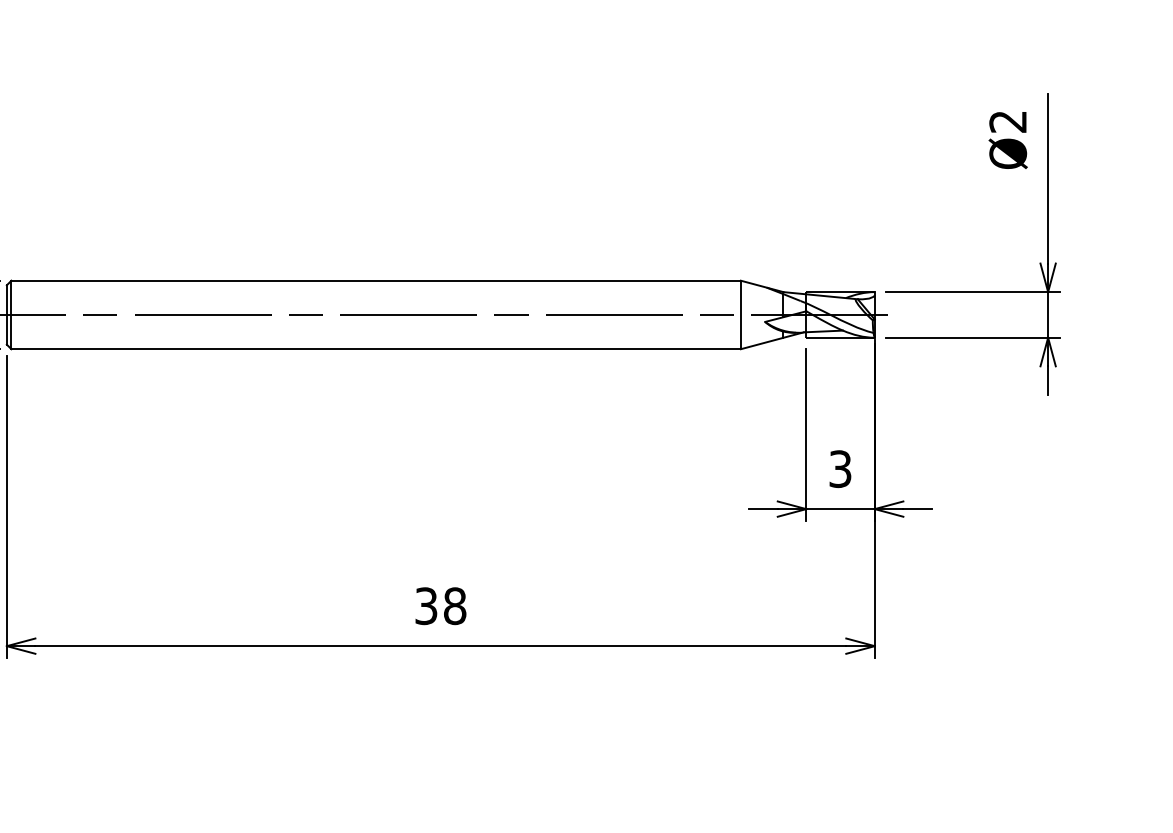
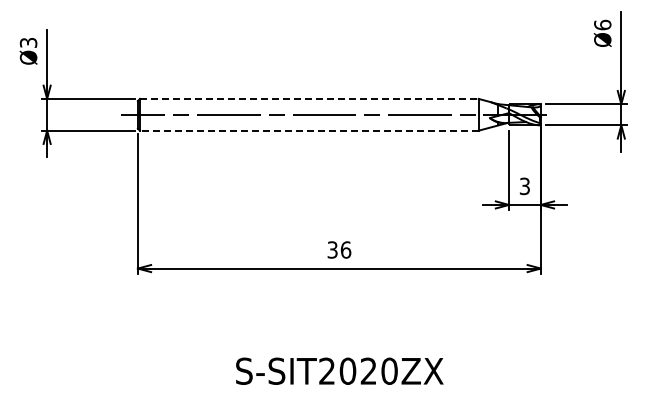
text: (1007, 120) -> (602, 24), Ø2 -> Ø6
line: (376, 279) -> (309, 98), solid -> dashed
line: (374, 348) -> (308, 130), solid -> dashed
text: (454, 605) -> (345, 249), 38 -> 36

